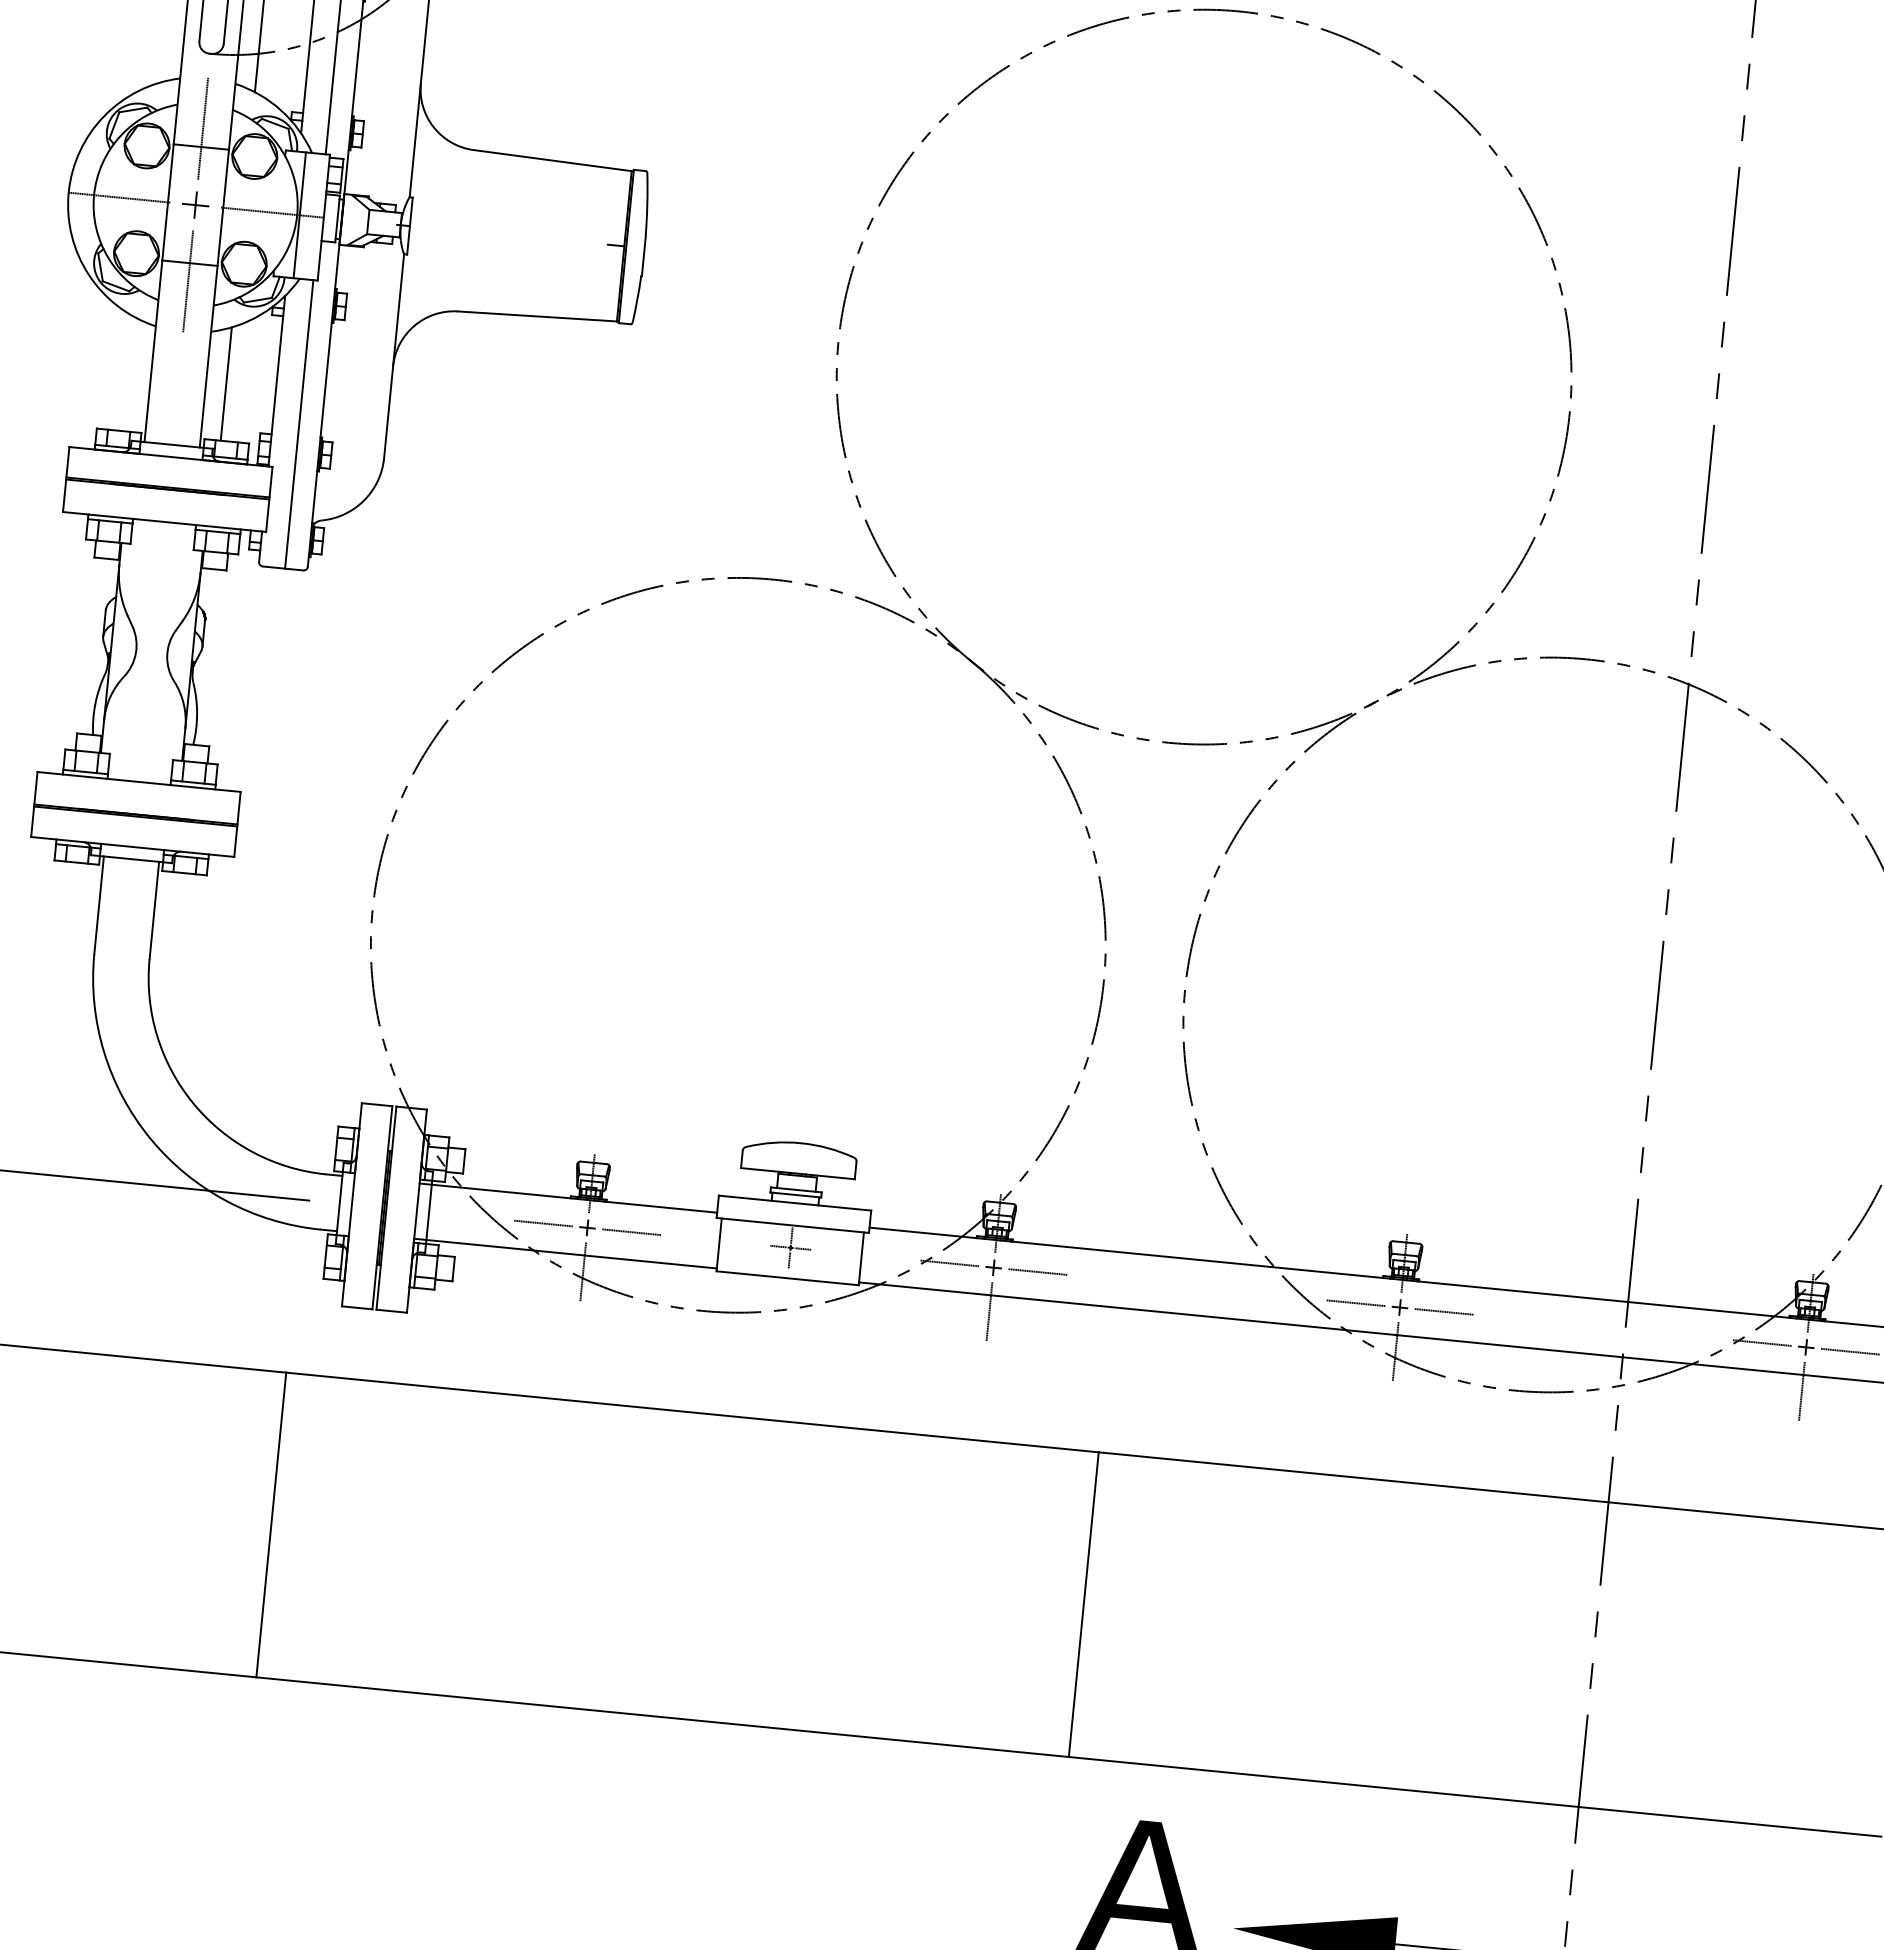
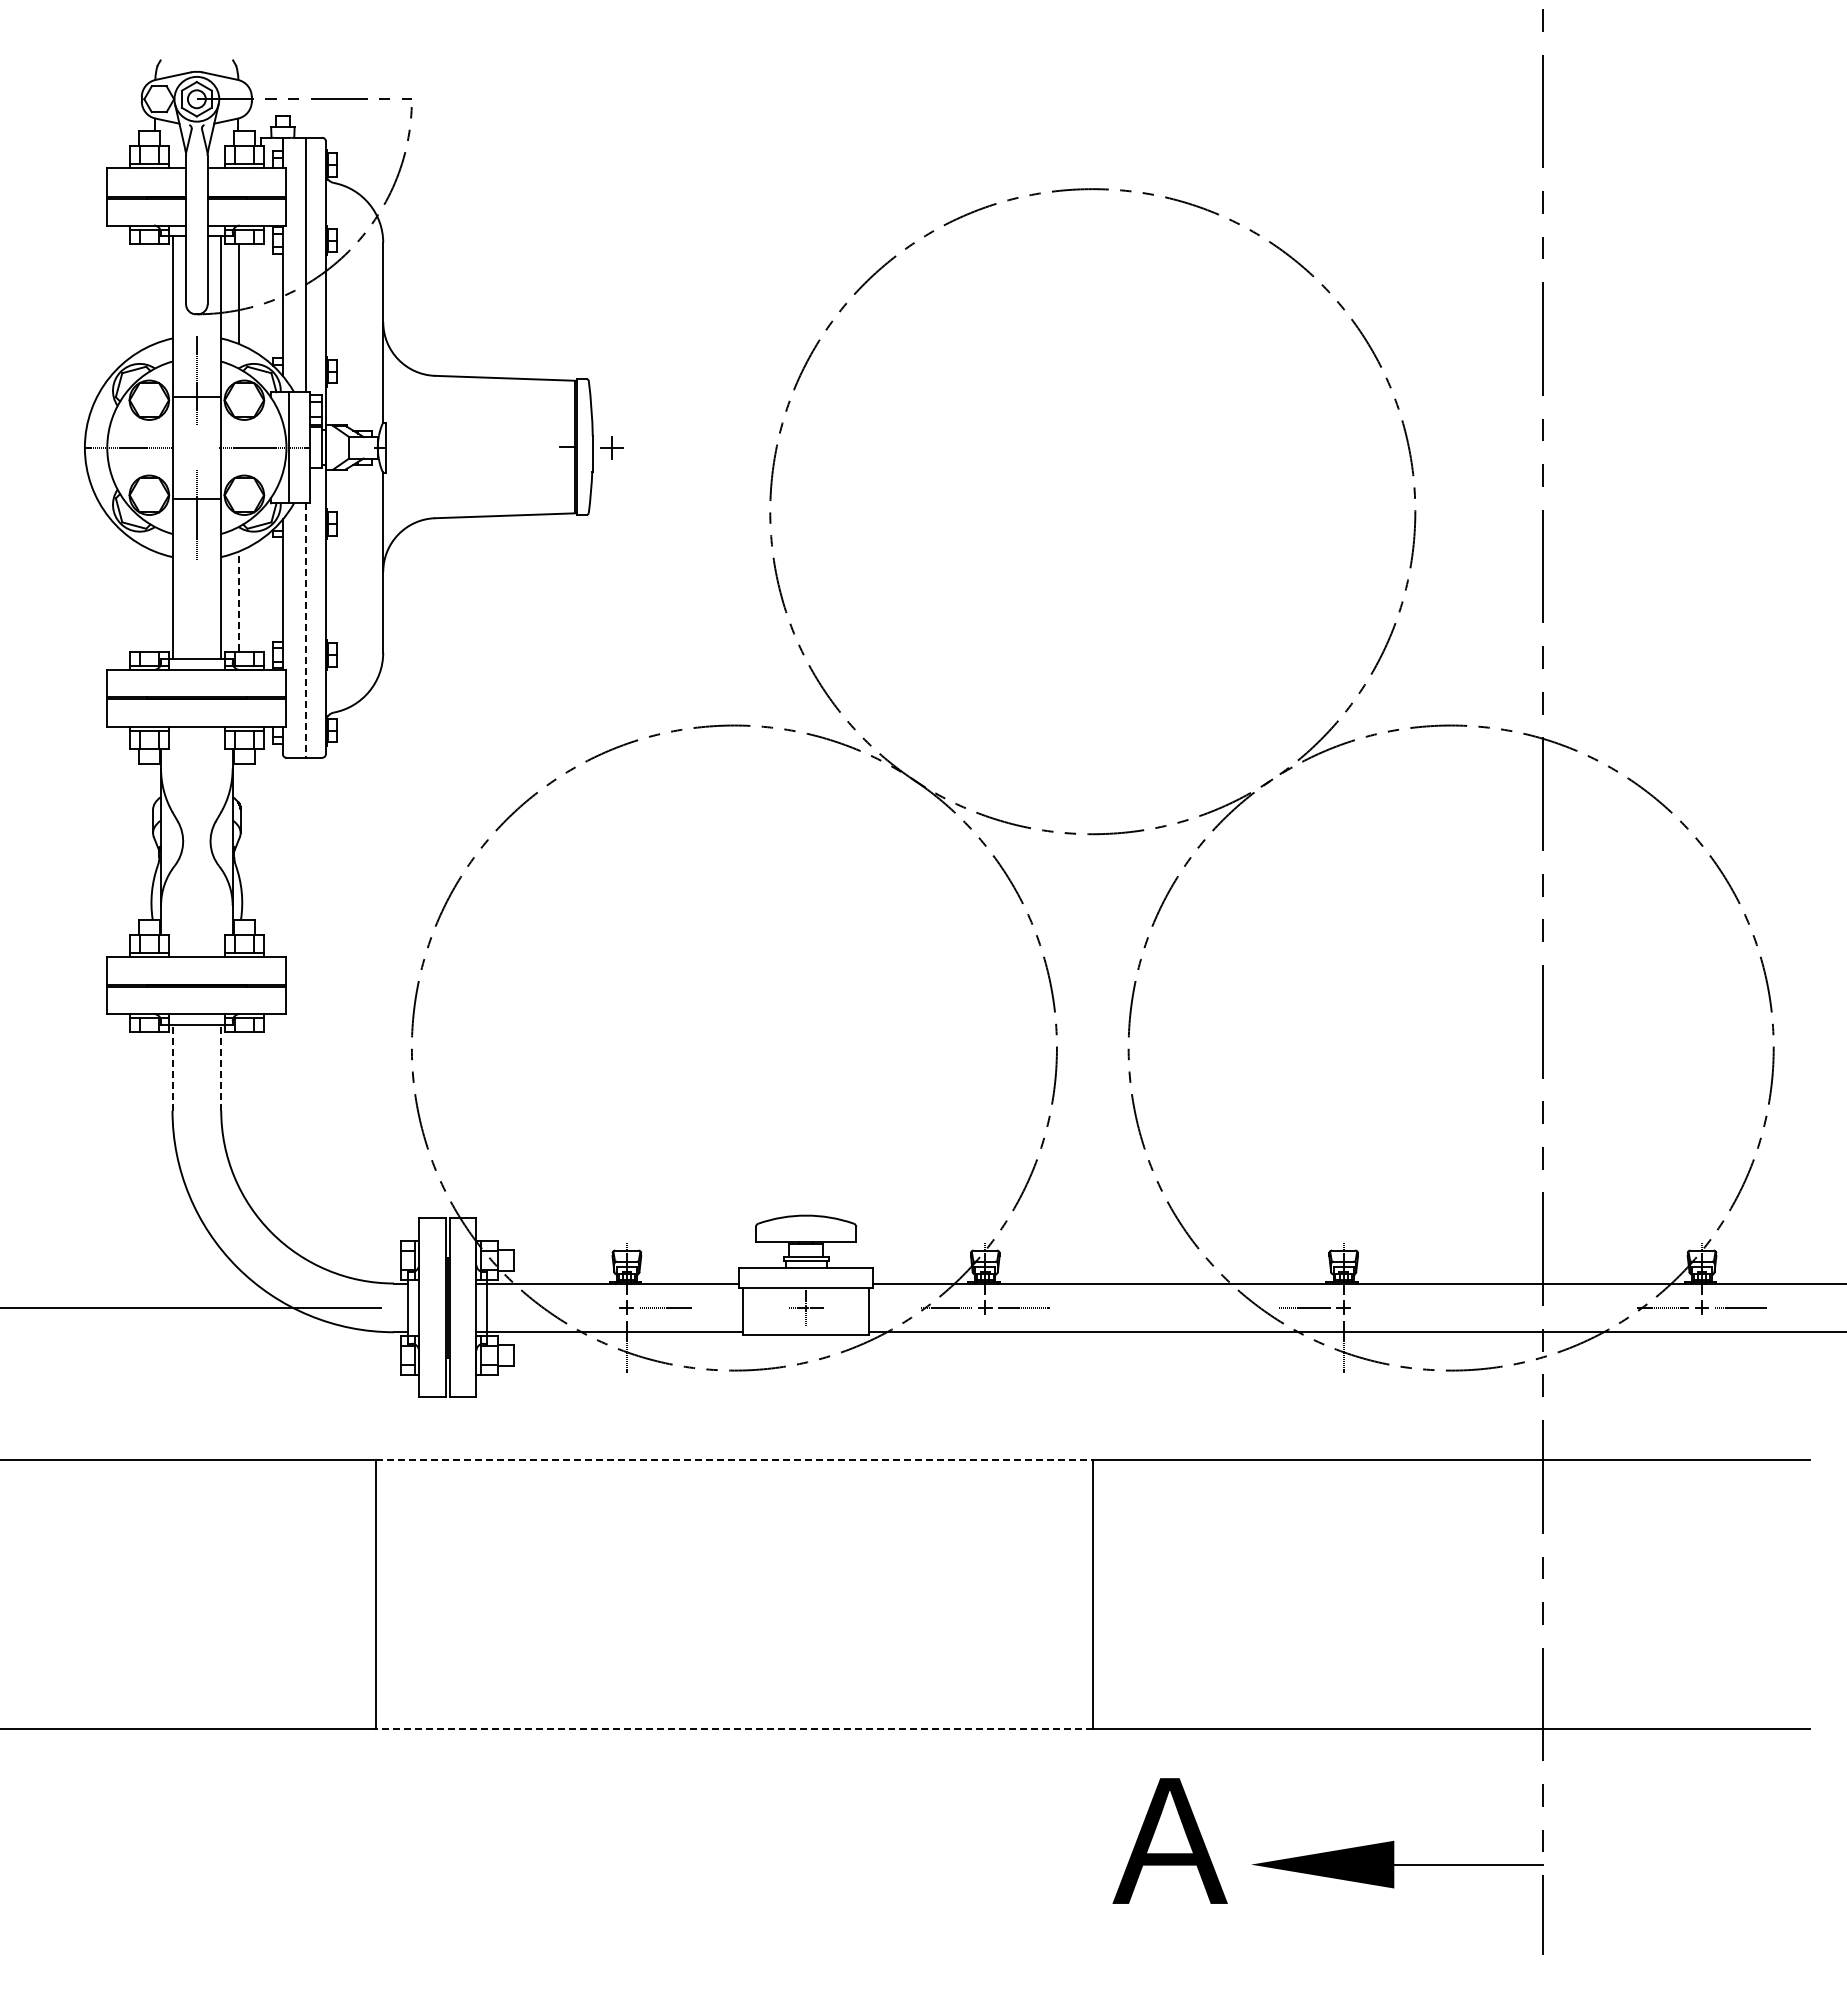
part: (195, 204) -> (611, 447), moved
line: (225, 383) -> (238, 601), solid -> dashed
line: (299, 425) -> (306, 631), solid -> dashed
line: (99, 904) -> (172, 1067), solid -> dashed
line: (154, 910) -> (221, 1067), solid -> dashed
line: (544, 1223) -> (588, 1307), removed
line: (989, 1311) -> (985, 1346), removed
line: (1444, 1311) -> (1382, 1307), removed
line: (1802, 1391) -> (1702, 1346), removed
line: (692, 1412) -> (734, 1460), solid -> dashed
line: (661, 1716) -> (733, 1728), solid -> dashed

